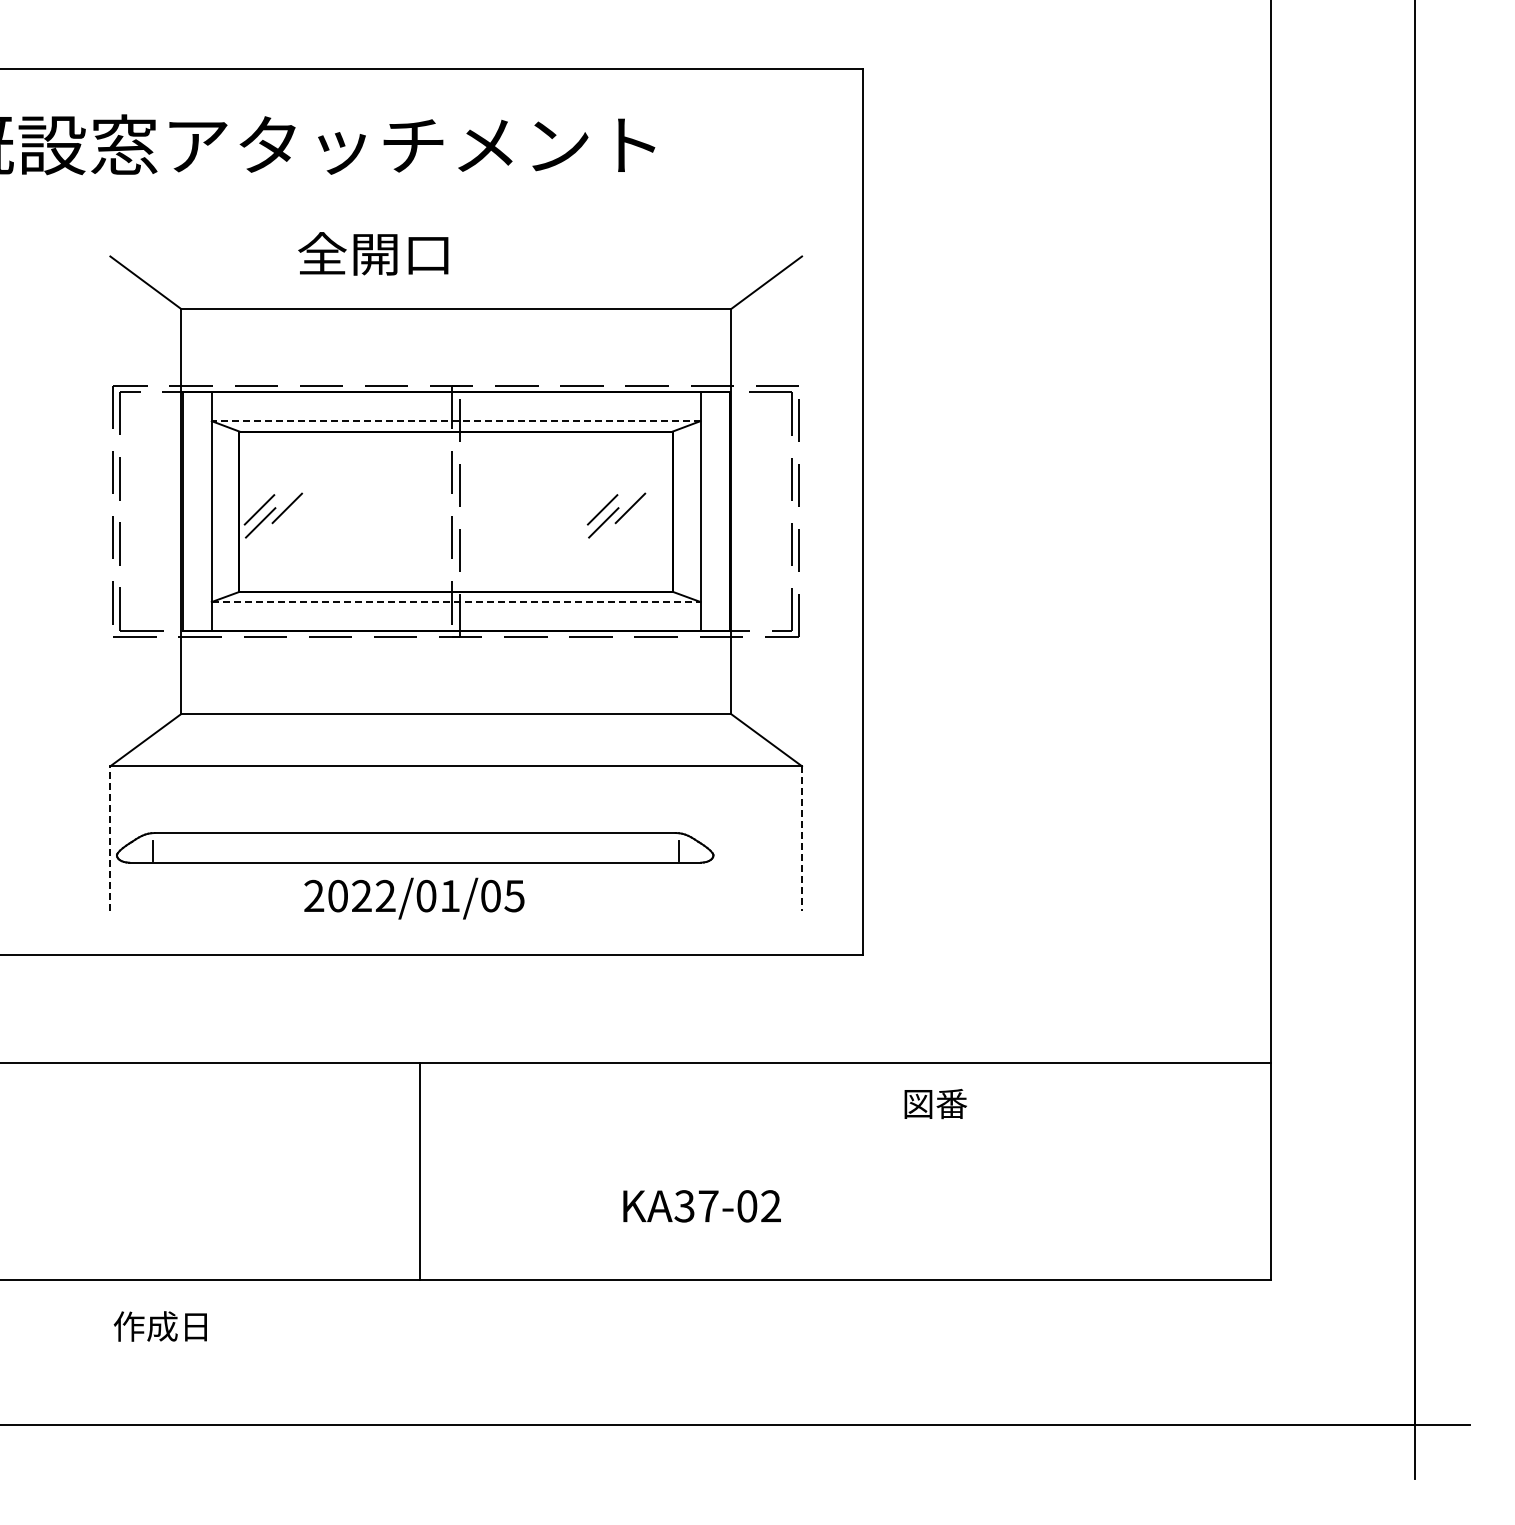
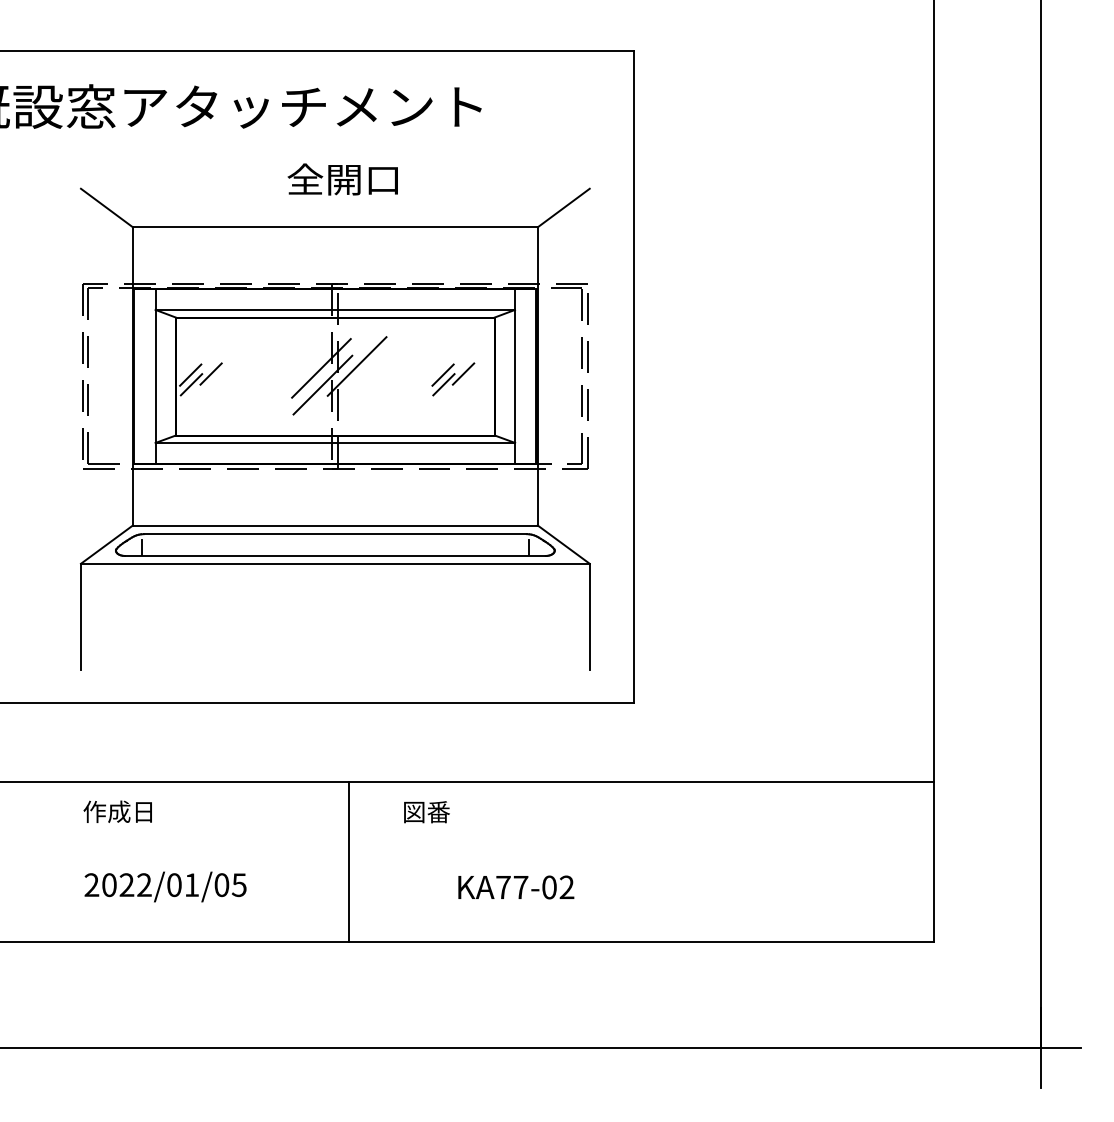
text: (373, 253) -> (342, 179), moved
line: (455, 421) -> (334, 310), dashed -> solid
line: (485, 498) -> (356, 366), added
line: (437, 500) -> (321, 368), added
line: (439, 523) -> (323, 385), added
line: (456, 602) -> (335, 443), dashed -> solid
line: (110, 838) -> (81, 616), dashed -> solid
line: (802, 839) -> (590, 617), dashed -> solid
part: (415, 847) -> (335, 544), moved
text: (414, 898) -> (165, 886), moved
text: (935, 1103) -> (426, 811), moved
line: (420, 1171) -> (348, 861), moved
text: (684, 1206) -> (503, 887), KA37-02 -> KA77-02
text: (159, 1326) -> (117, 811), moved

